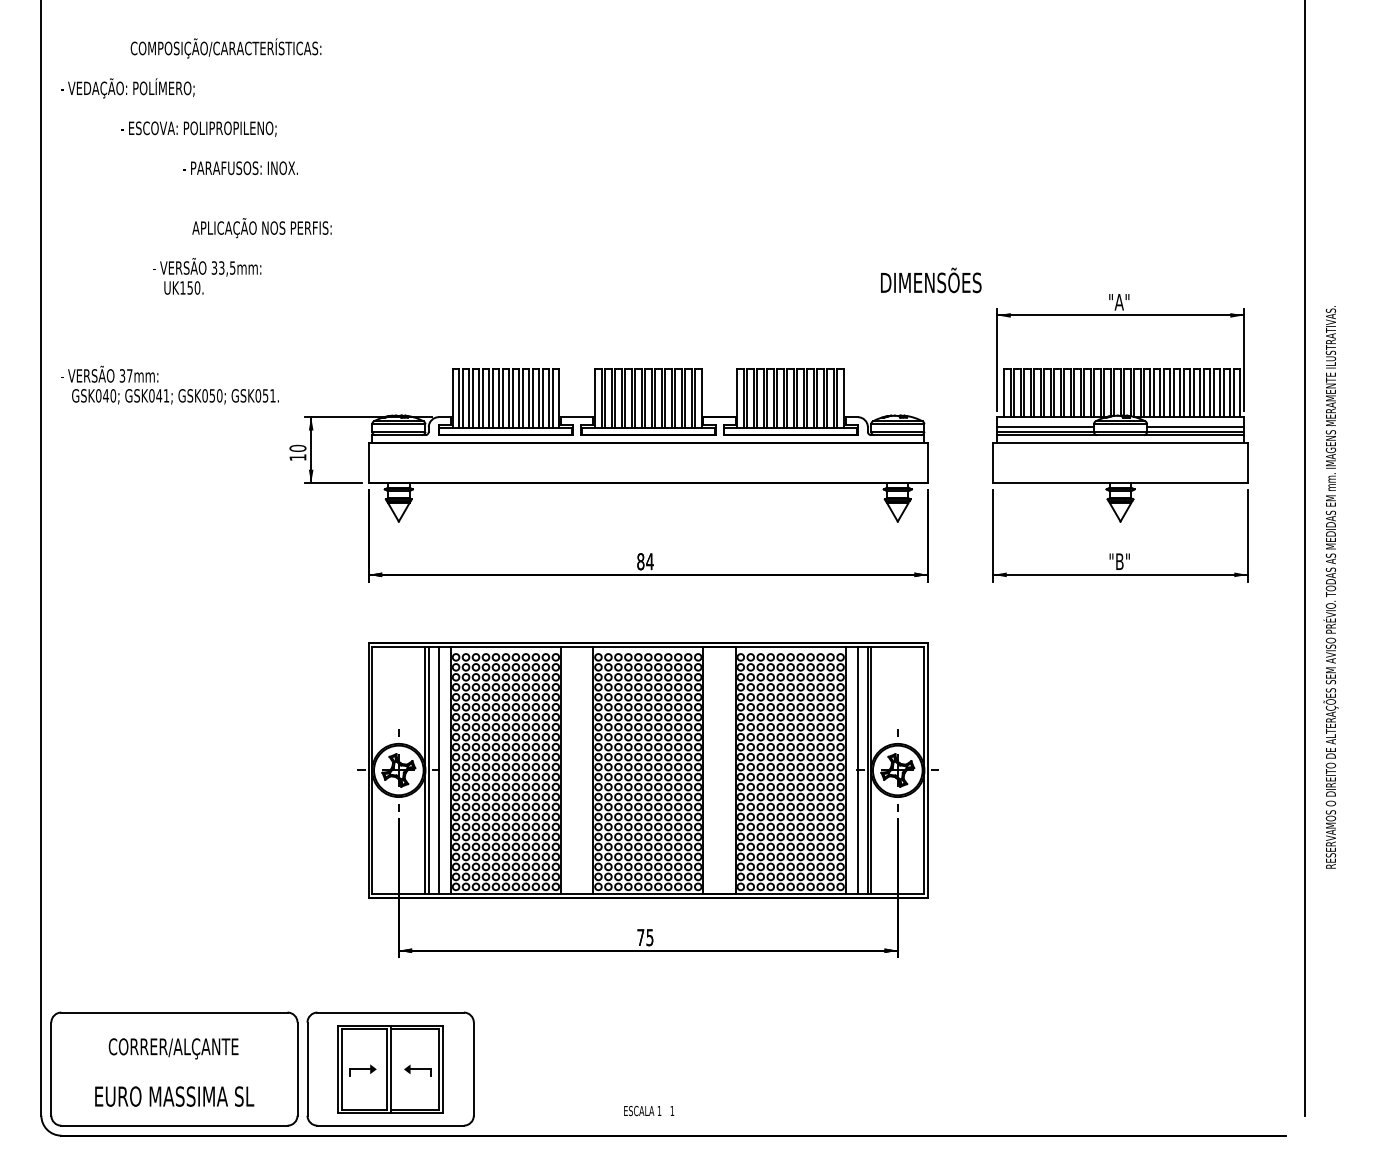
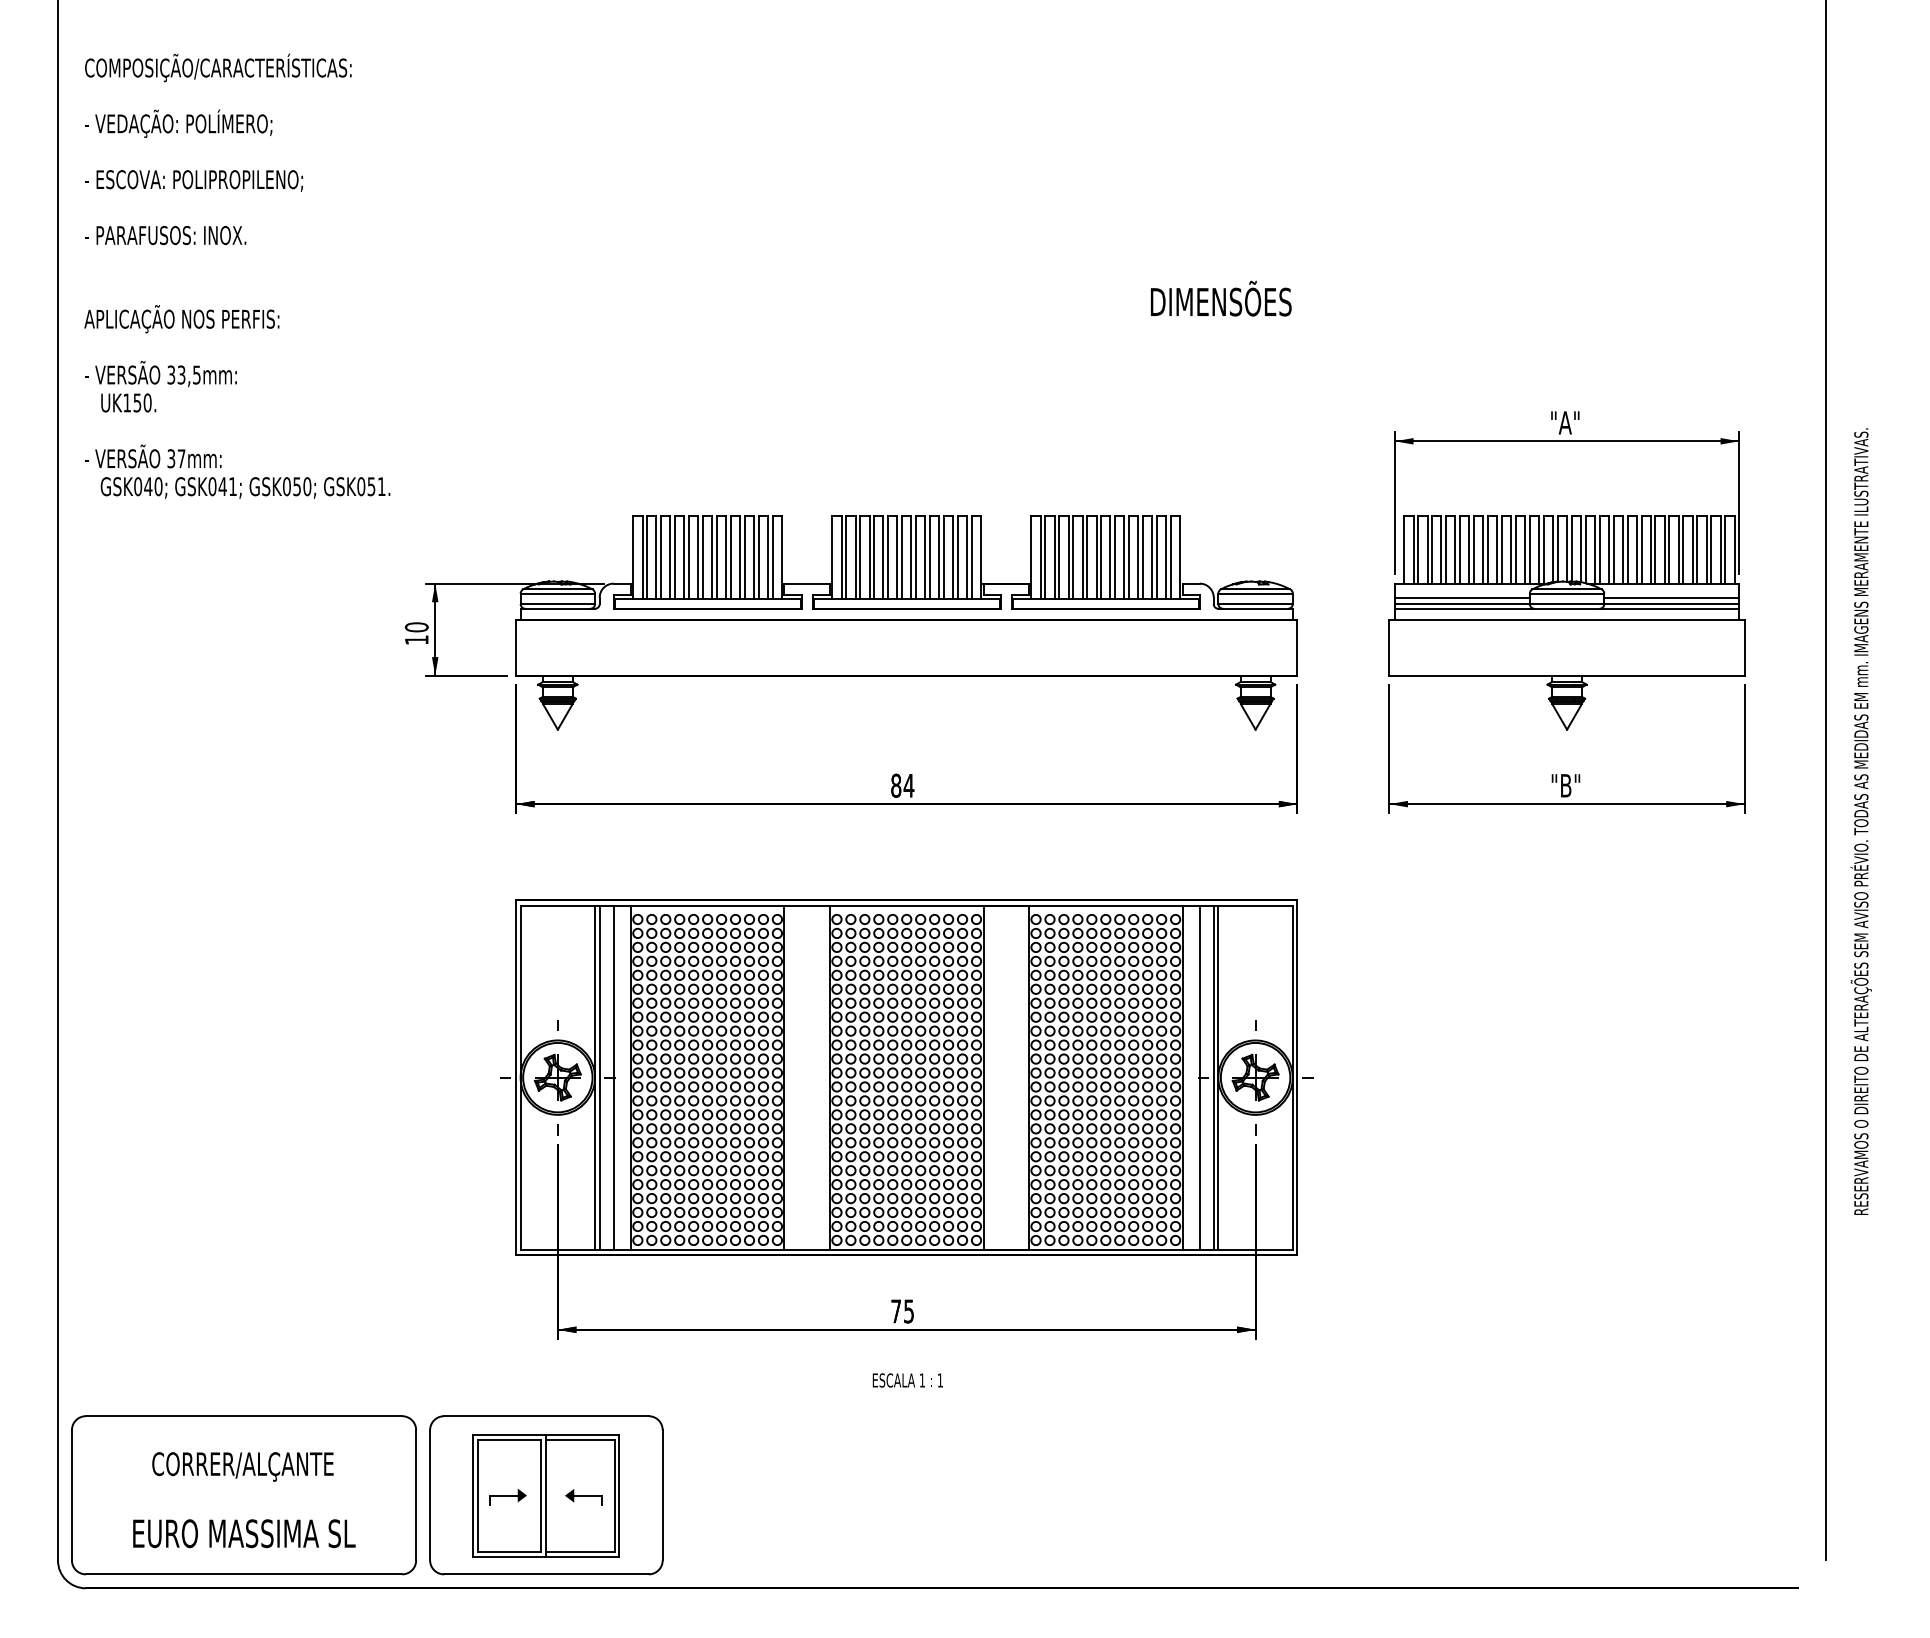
text: (225, 48) -> (217, 68), moved
text: (198, 128) -> (193, 179), moved
text: (240, 167) -> (165, 234), moved
text: (261, 228) -> (181, 319), moved
text: (207, 276) -> (161, 386), moved
text: (931, 280) -> (1221, 298), moved
text: (169, 384) -> (237, 470), moved
text: (649, 1111) -> (908, 1381), moved

